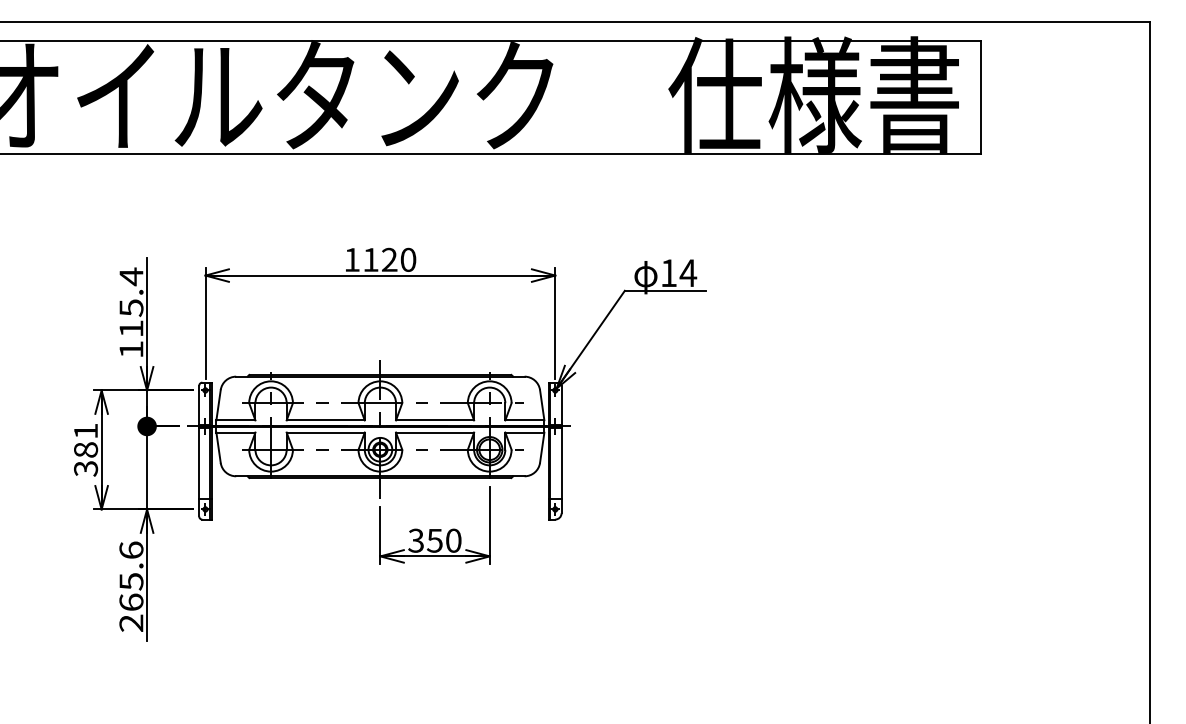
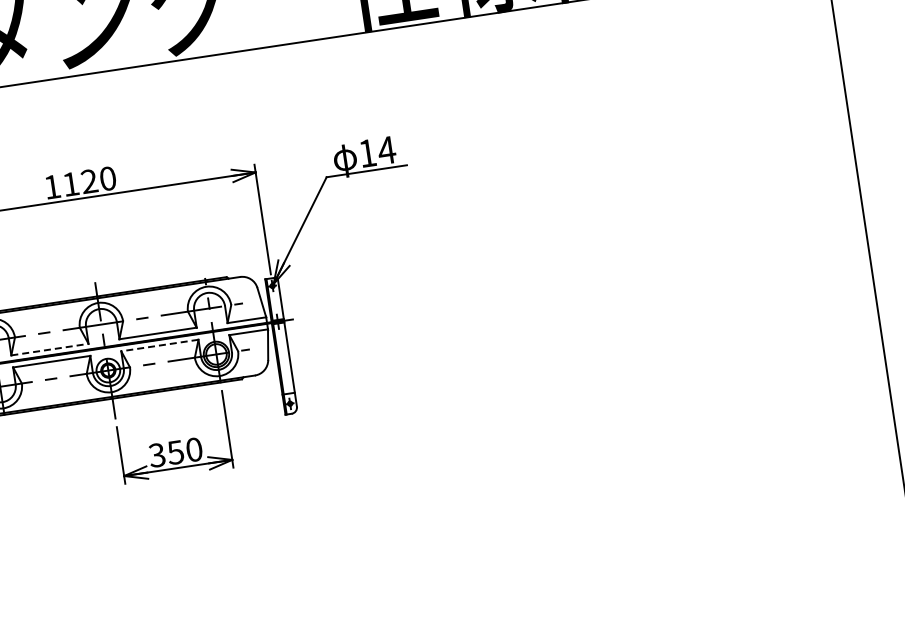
line: (326, 420) -> (50, 349), solid -> dashed
line: (434, 432) -> (159, 345), solid -> dashed

